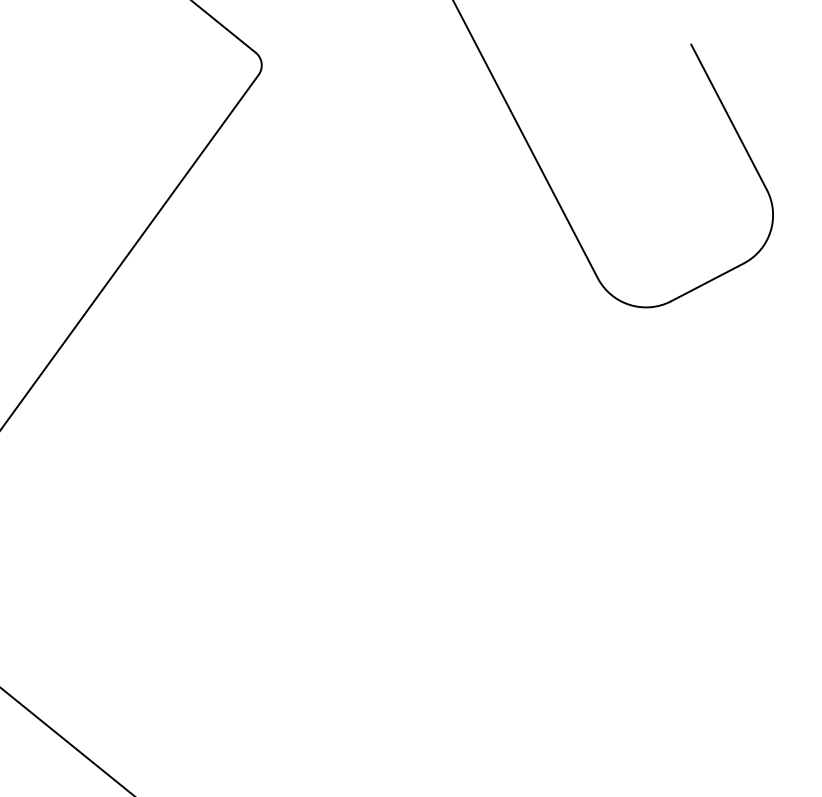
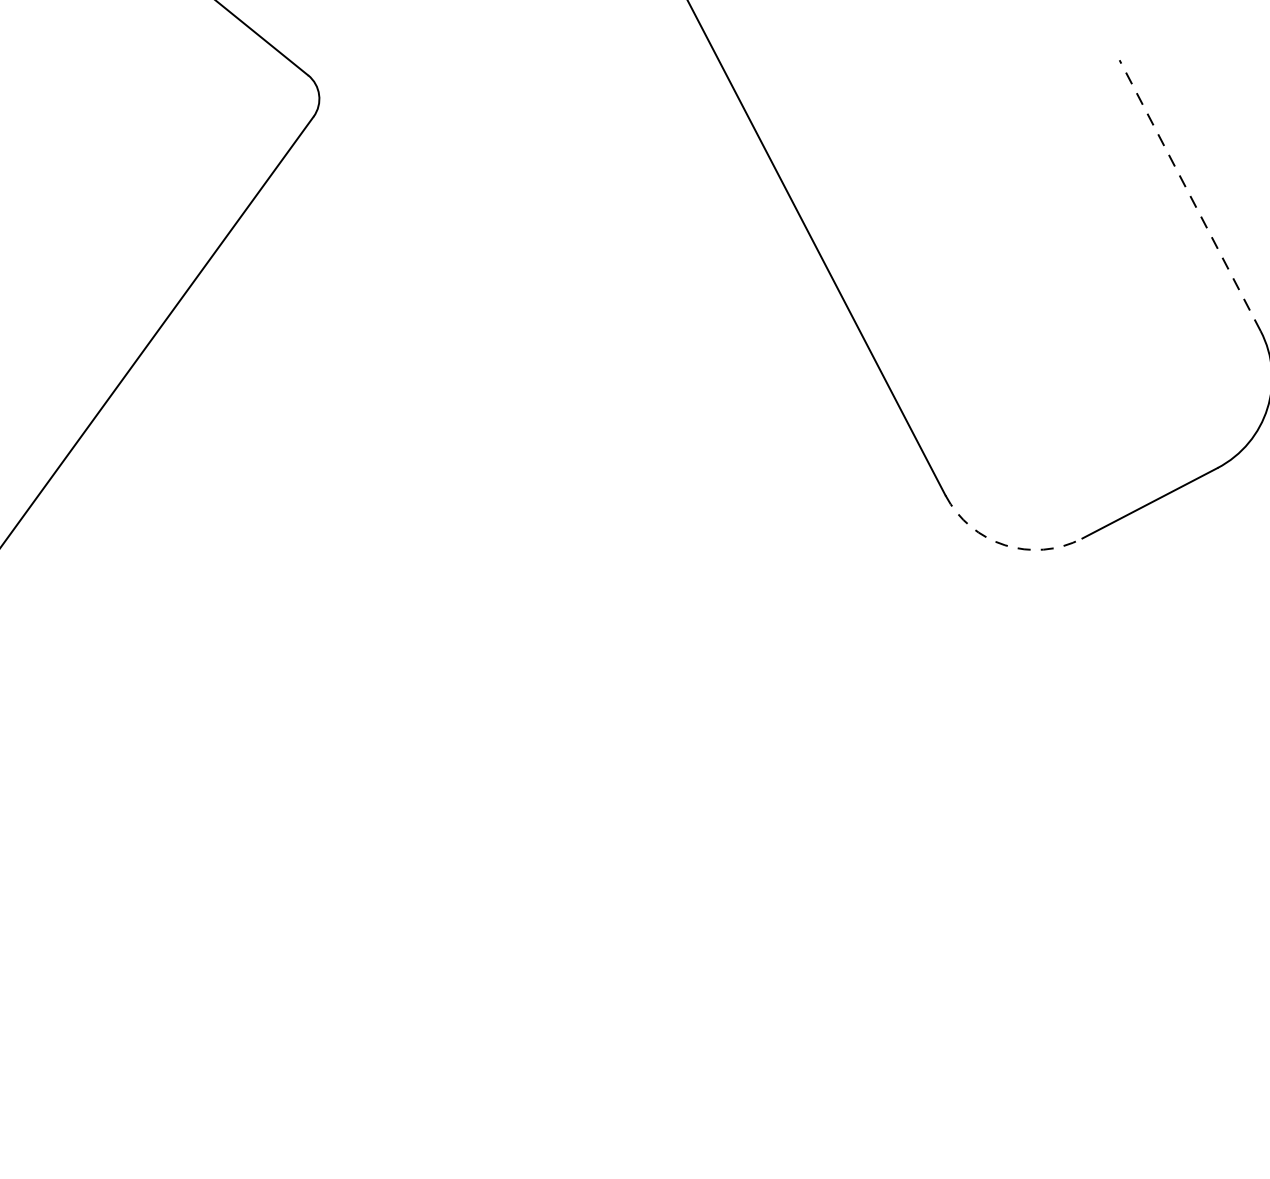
line: (729, 117) -> (1190, 196), solid -> dashed
arc: (629, 304) -> (1004, 544), solid -> dashed

